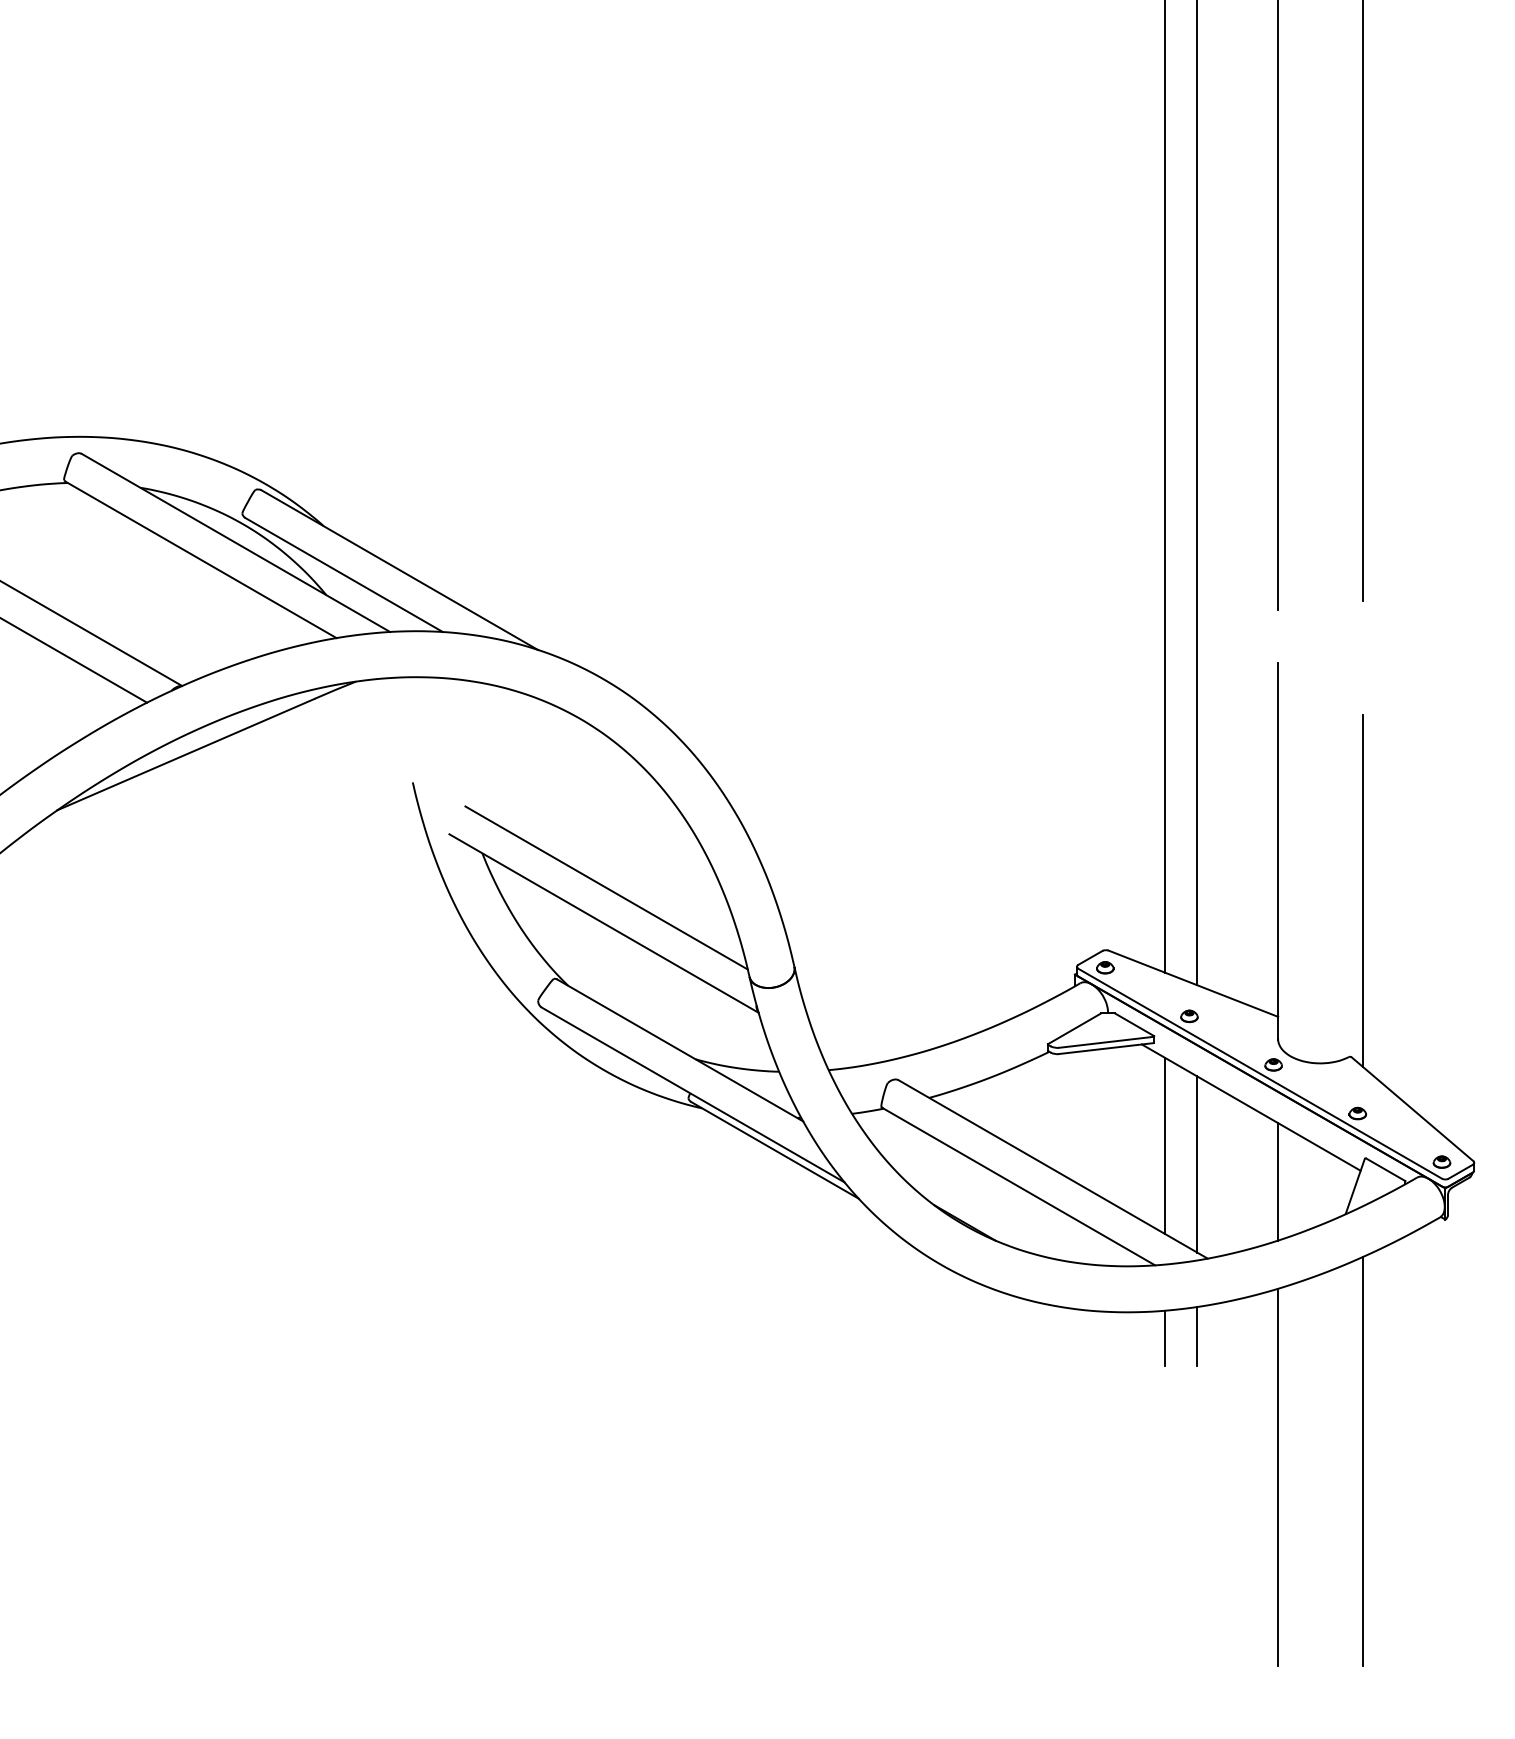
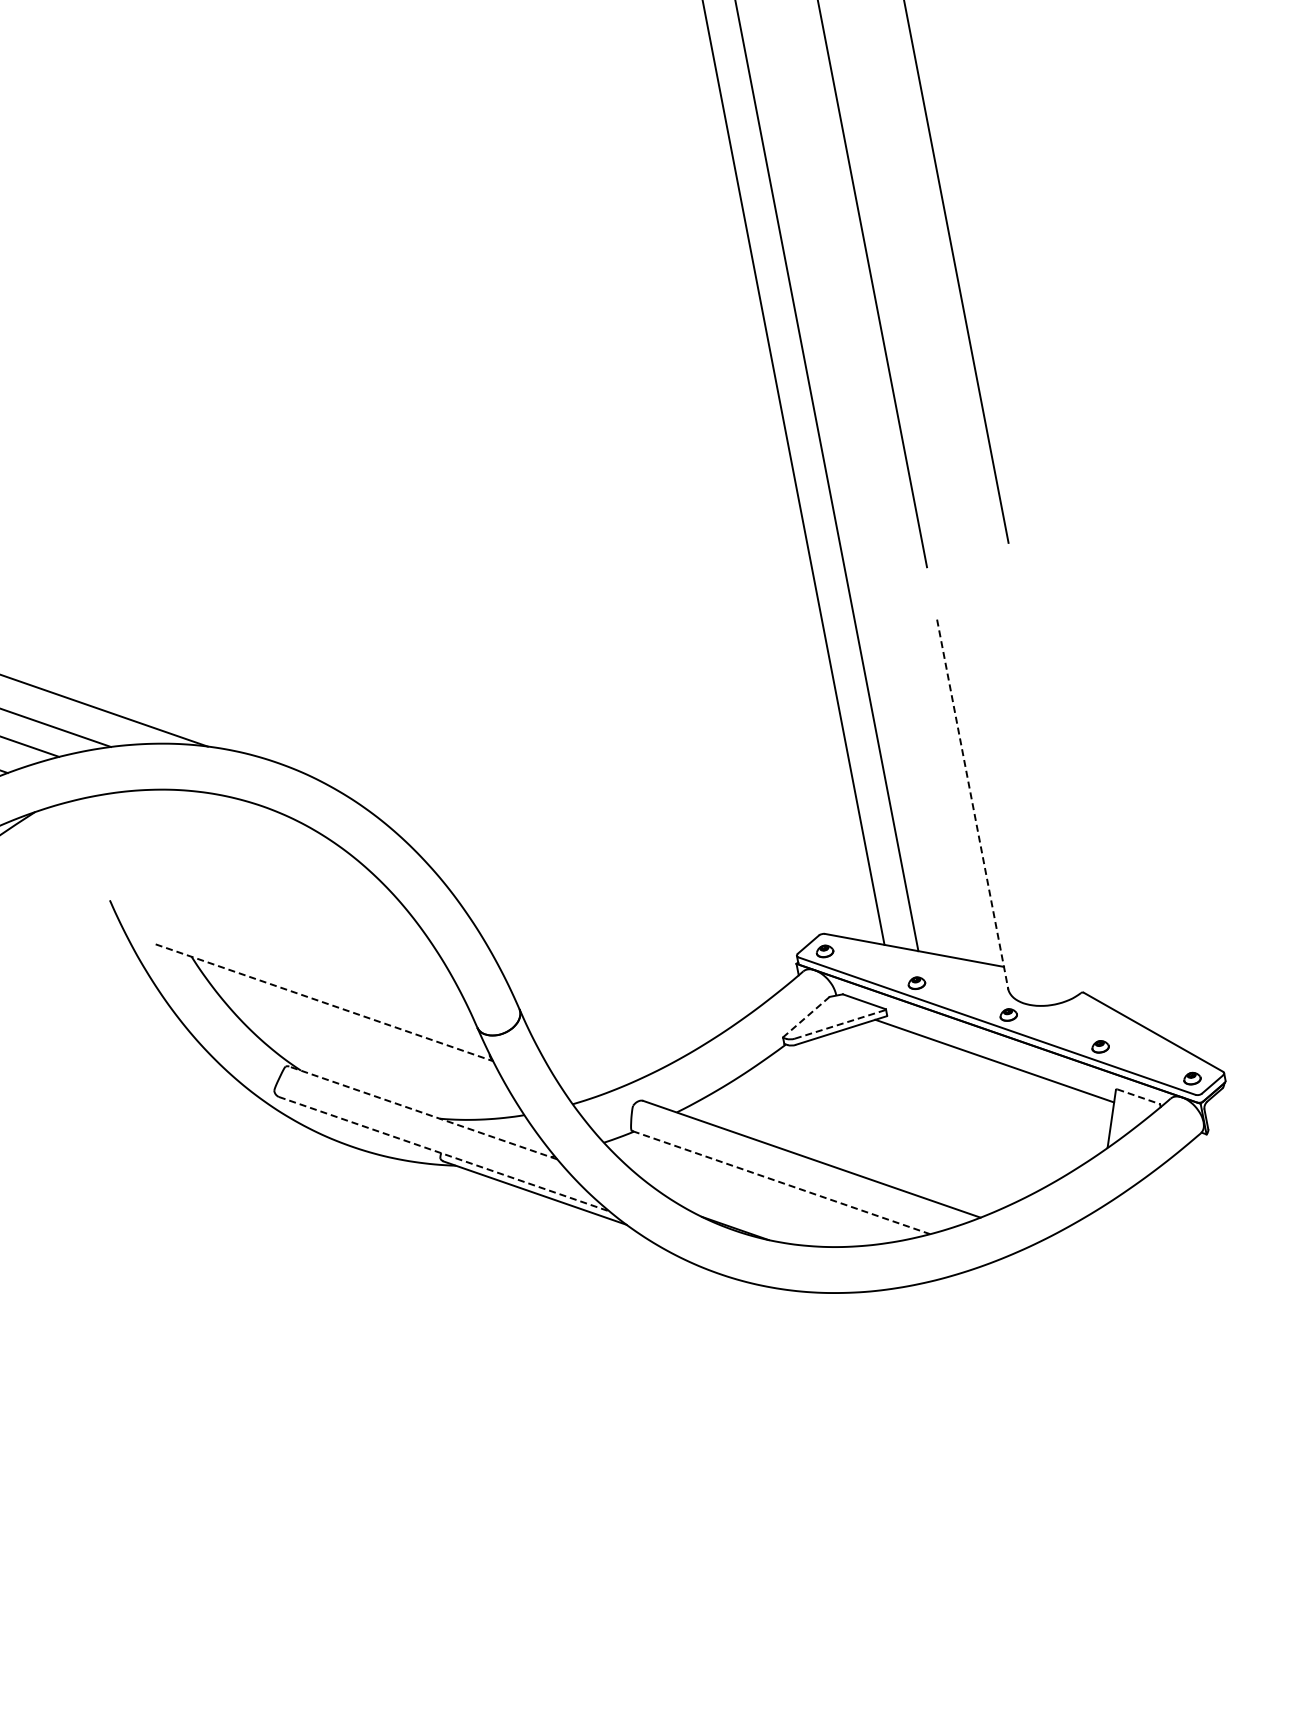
line: (1278, 852) -> (973, 805), solid -> dashed
line: (606, 887) -> (319, 966), removed
line: (1362, 890) -> (1062, 826), removed
line: (604, 923) -> (324, 1002), solid -> dashed
line: (1074, 1028) -> (806, 1016), solid -> dashed
line: (1106, 1042) -> (840, 1024), solid -> dashed
line: (680, 1050) -> (423, 1112), solid -> dashed
line: (693, 1094) -> (444, 1153), solid -> dashed
line: (1165, 1145) -> (917, 1114), removed
line: (1197, 1164) -> (952, 1127), removed
line: (1385, 1169) -> (1138, 1096), solid -> dashed
line: (1278, 1181) -> (1035, 1128), removed
line: (1019, 1186) -> (782, 1182), solid -> dashed
line: (1197, 1336) -> (985, 1296), removed
line: (1165, 1338) -> (954, 1304), removed
line: (1362, 1461) -> (1170, 1387), removed
line: (1278, 1477) -> (1091, 1419), removed

